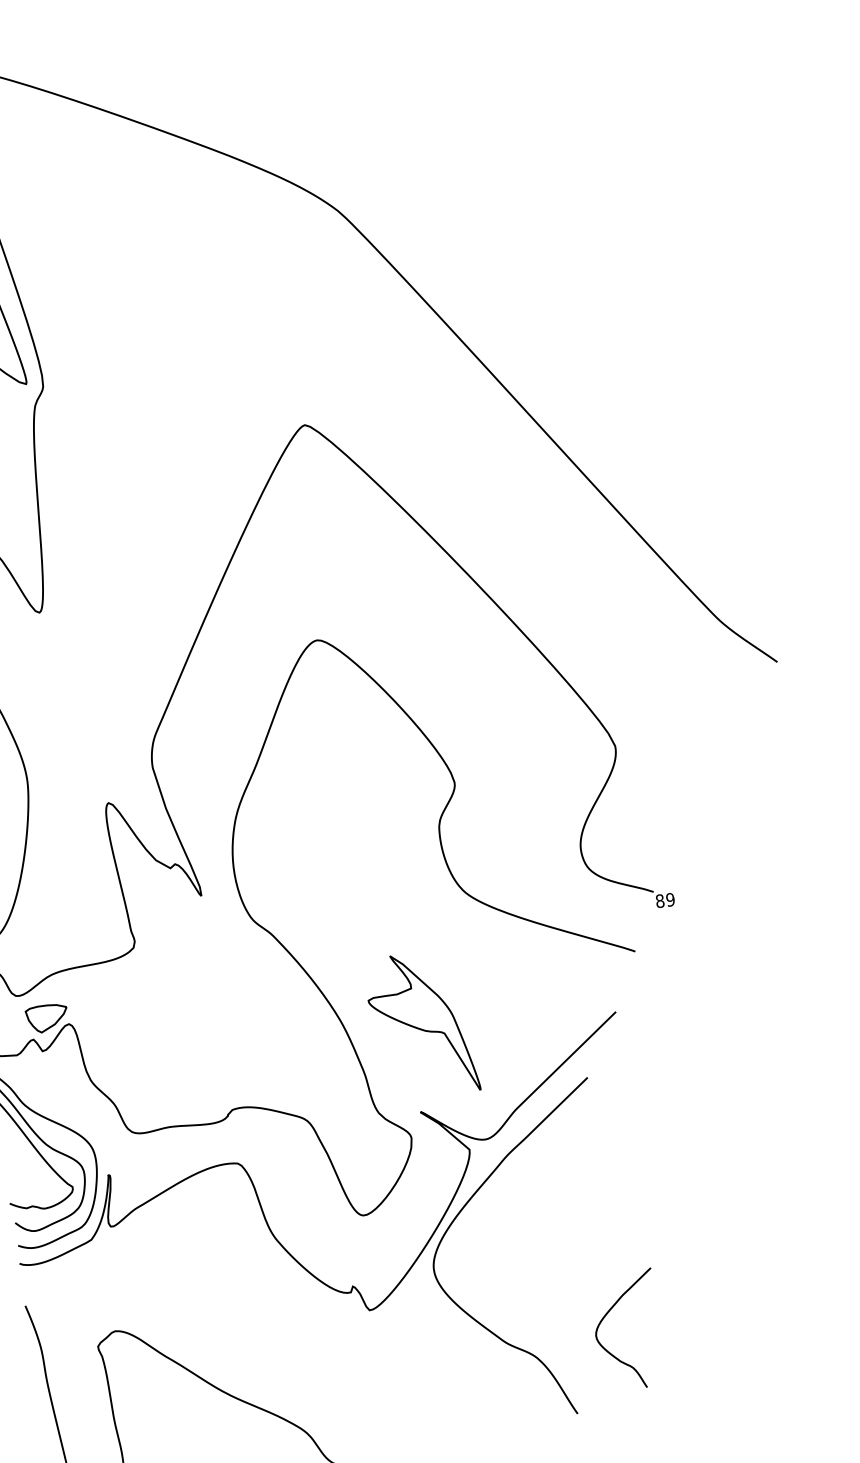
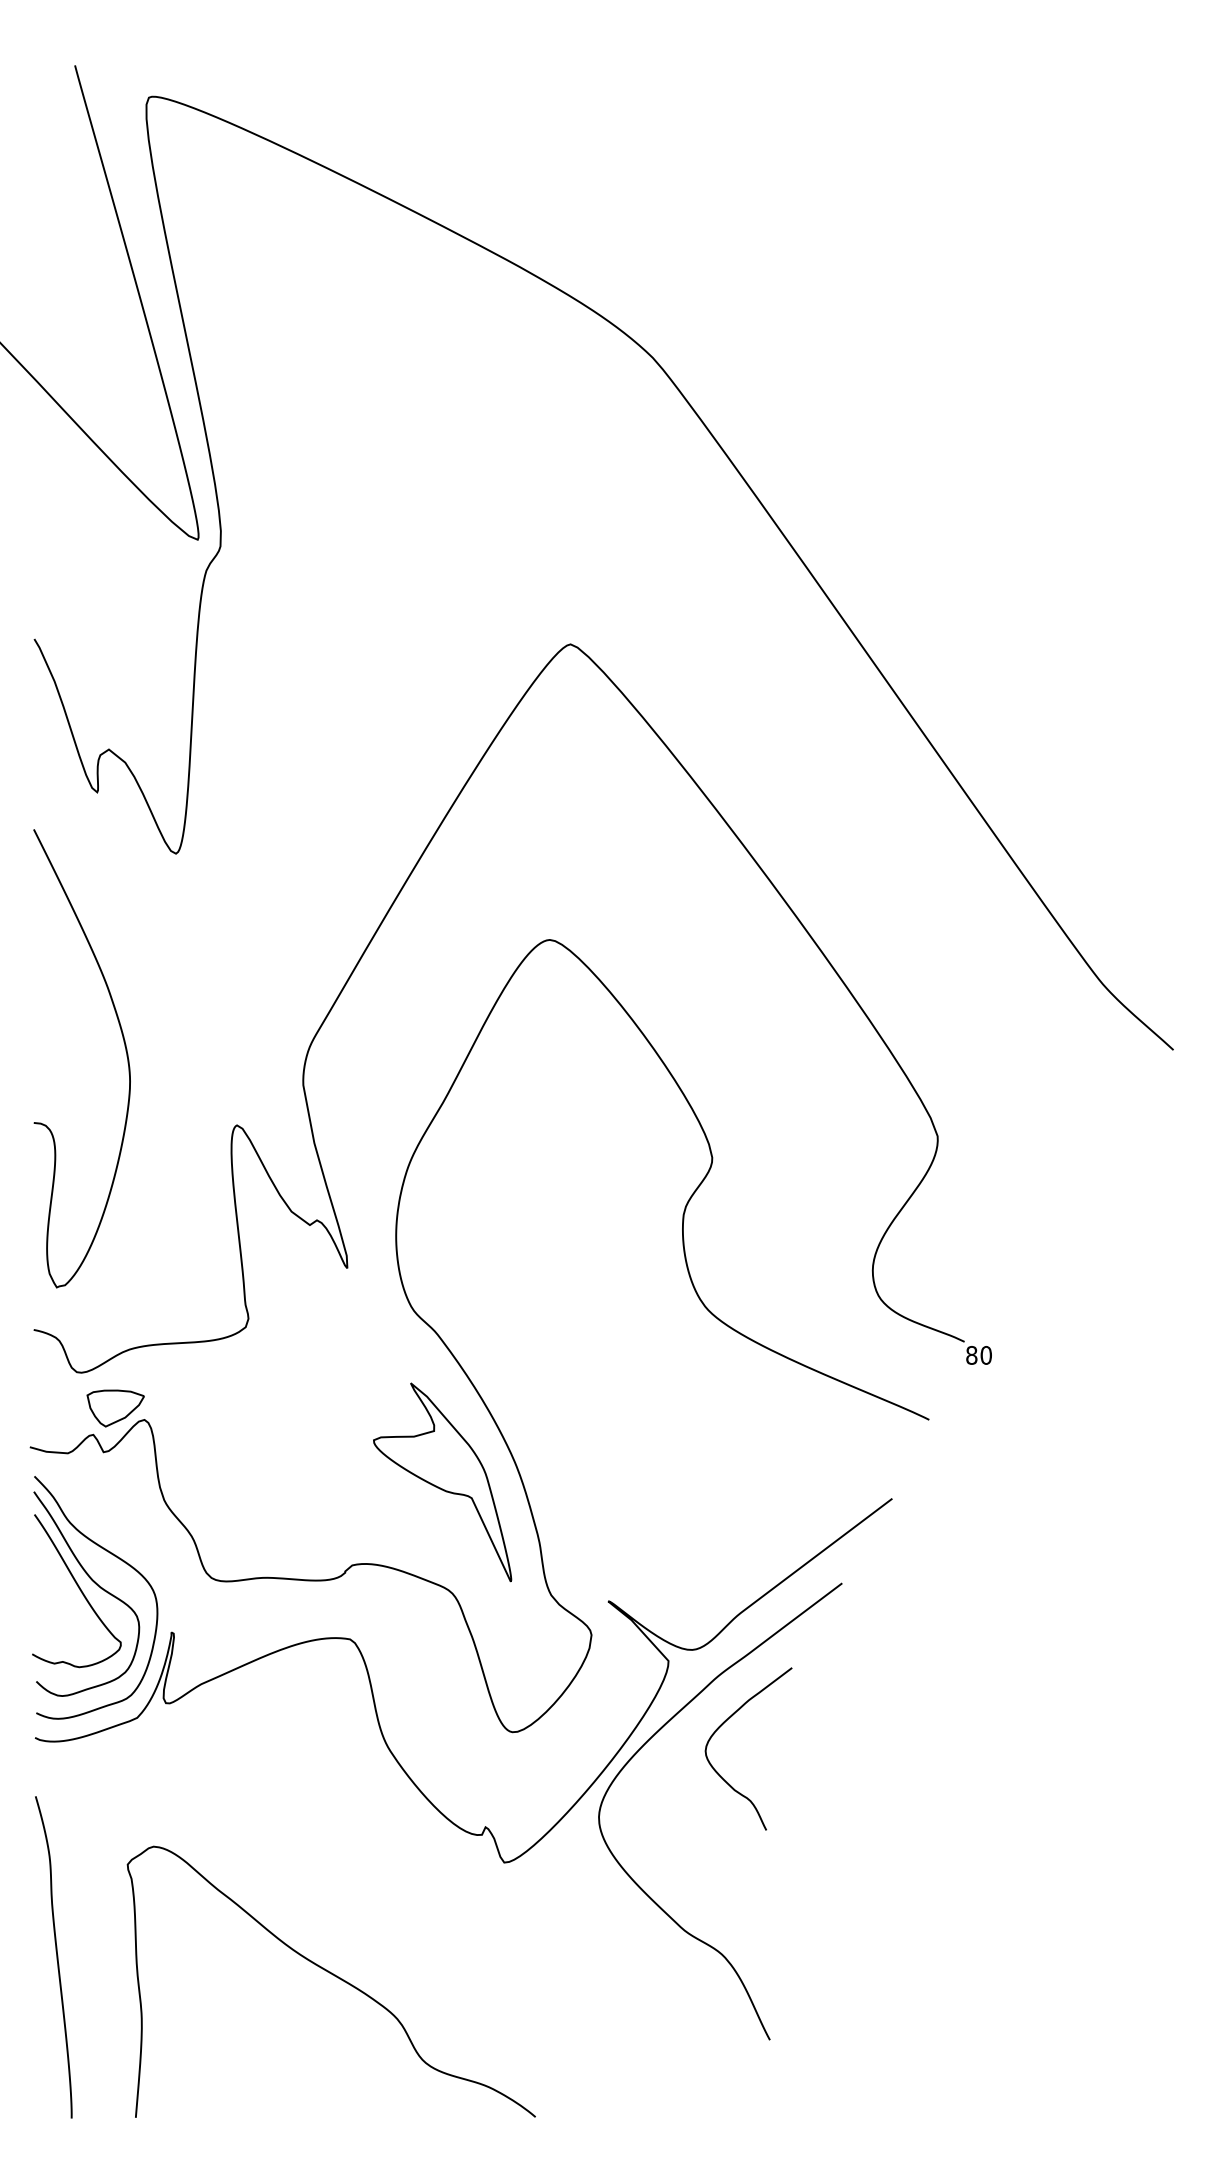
text: (670, 899) -> (985, 1355), 89 -> 80
part: (421, 1024) -> (442, 1482), moved
curve: (607, 1314) -> (724, 1723), moved

